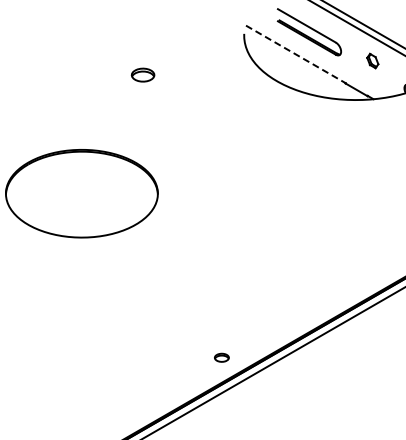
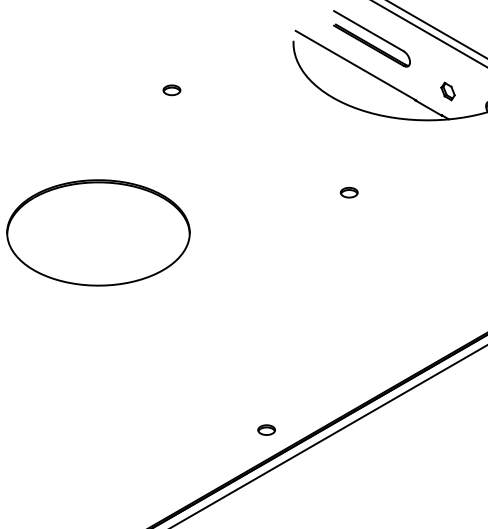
line: (296, 54) -> (356, 65), dashed -> solid
part: (372, 60) -> (447, 90), moved
part: (142, 74) -> (171, 89), size x0.62
part: (290, 160) -> (349, 192), added

